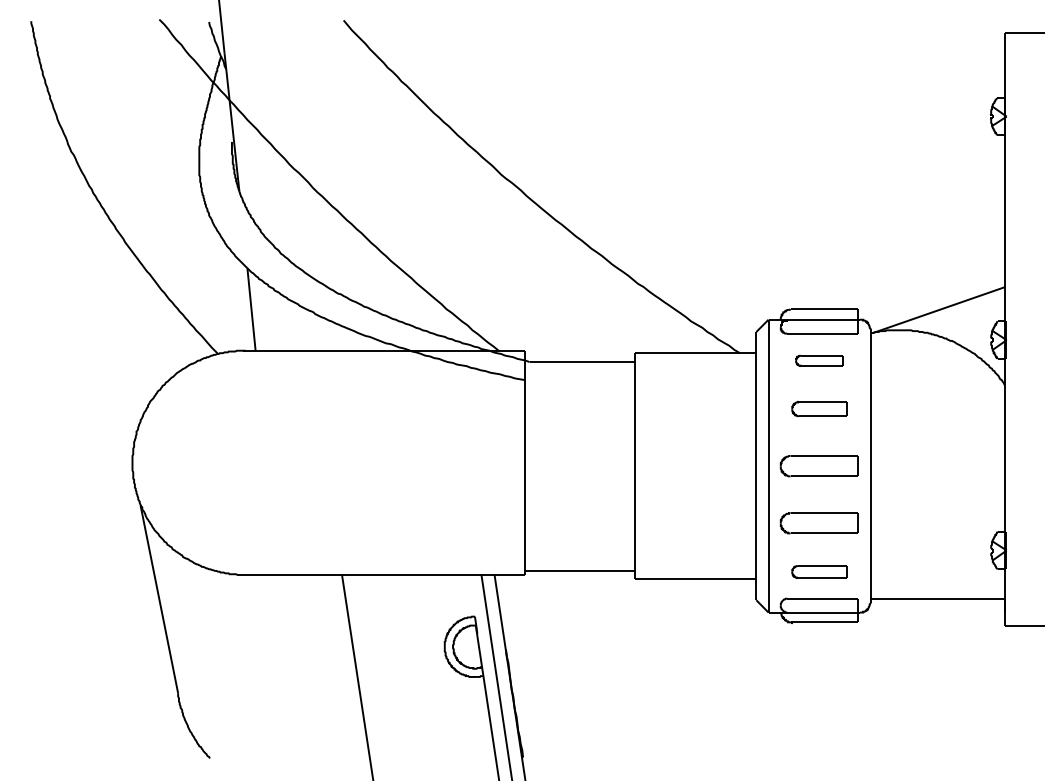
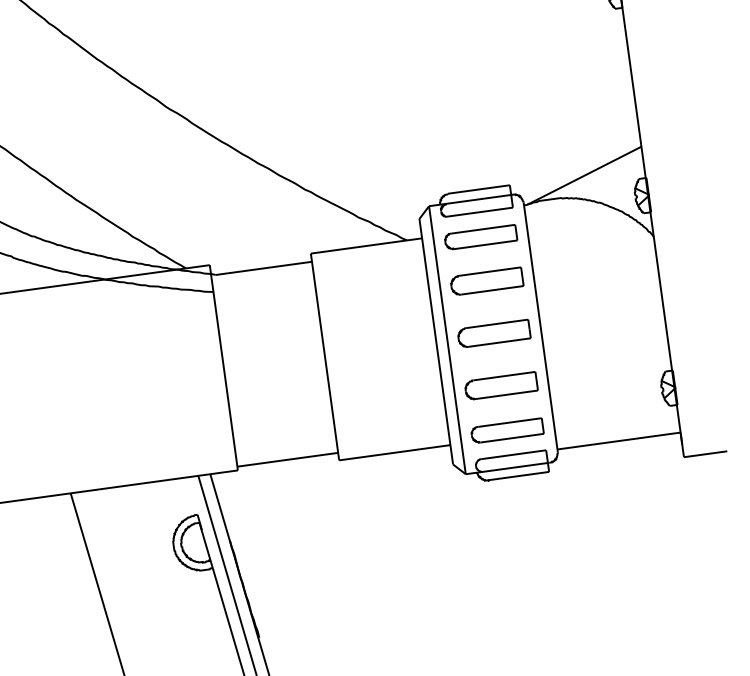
part: (818, 360) -> (479, 237), size x1.67
part: (818, 408) -> (485, 281), size x1.43
part: (818, 571) -> (506, 430), size x1.43

